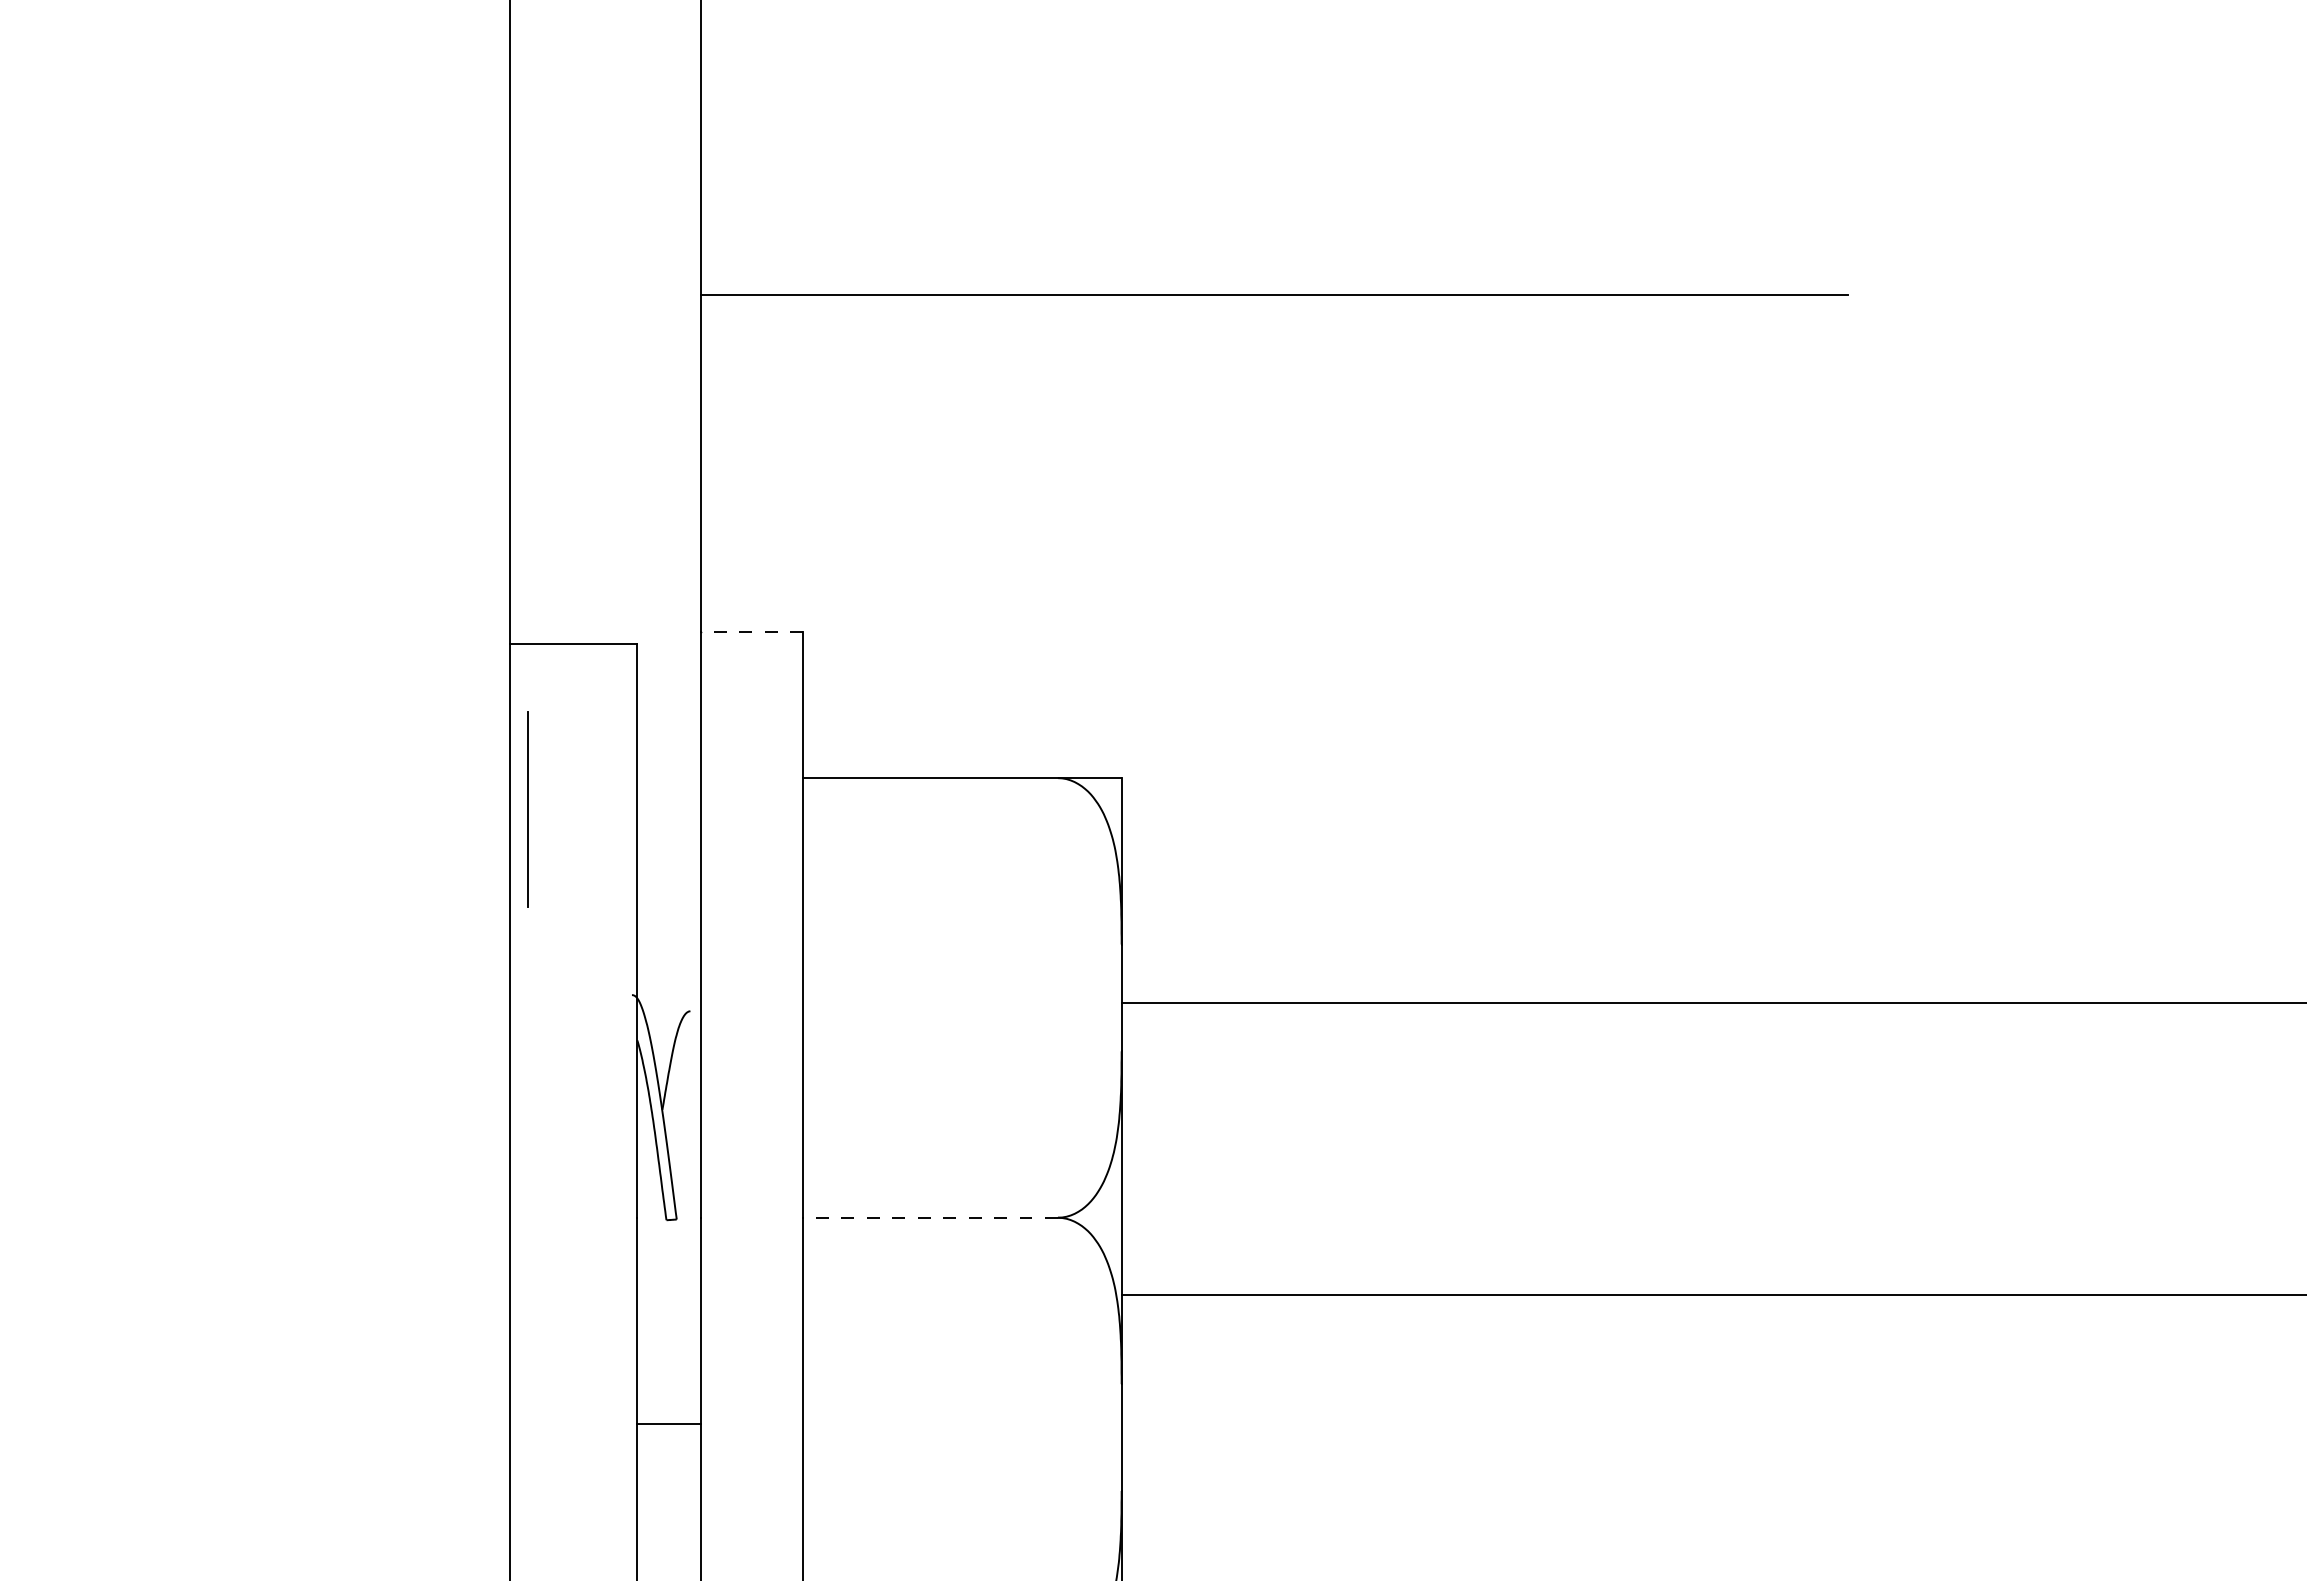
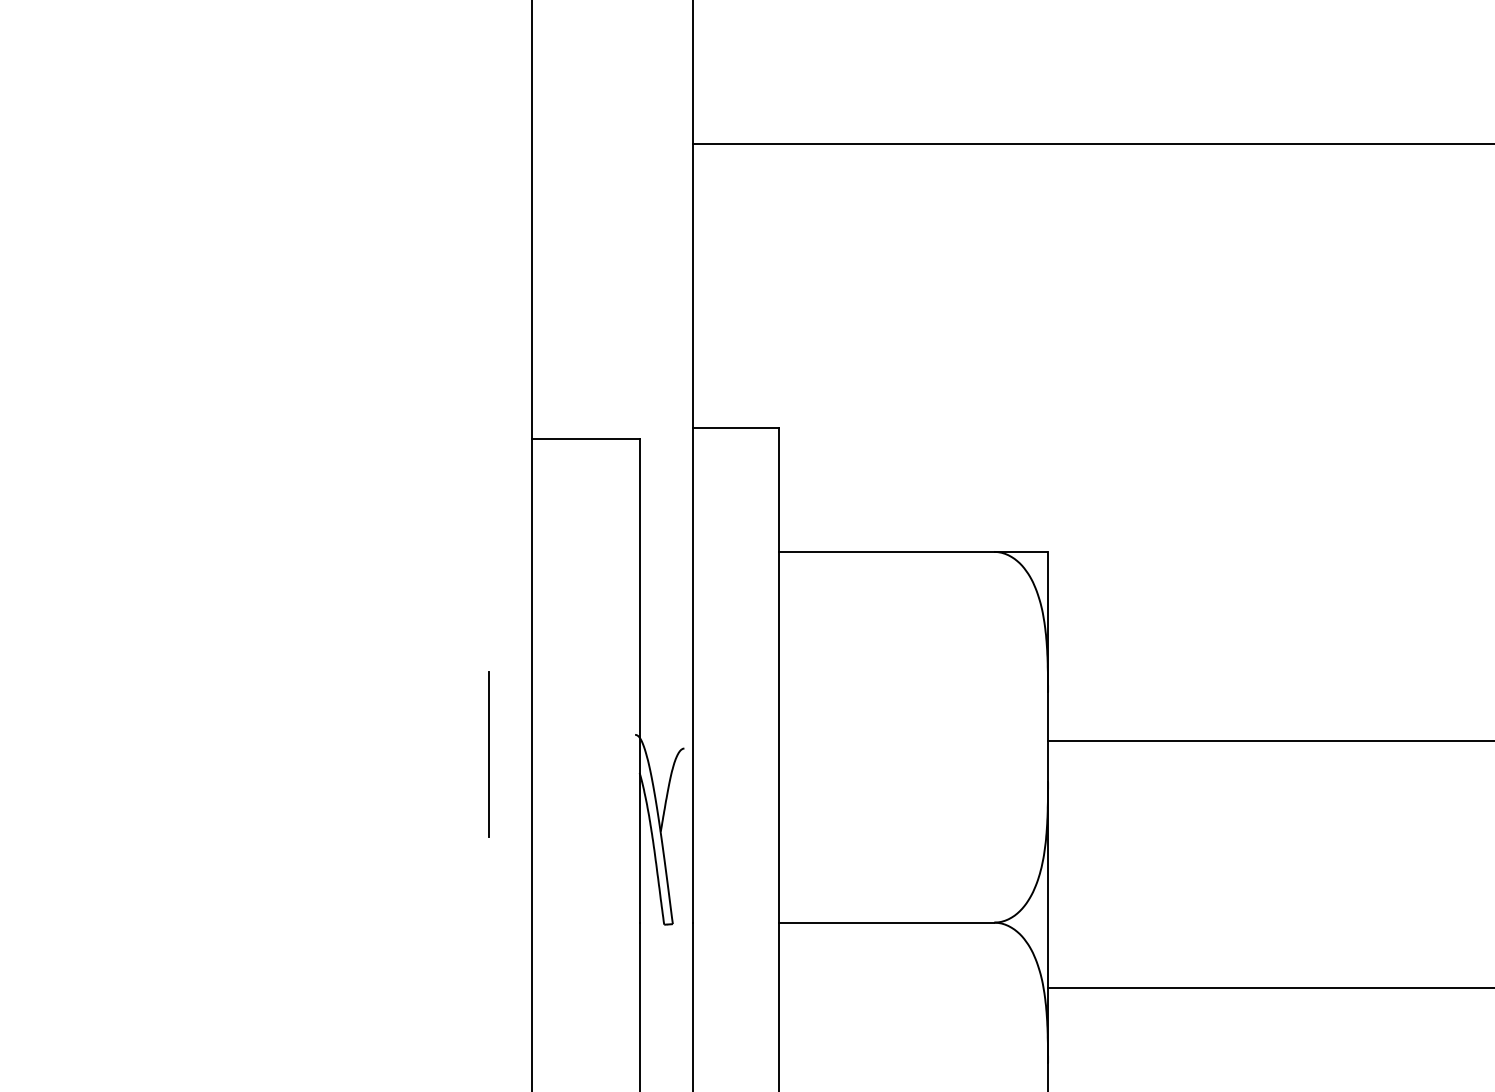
line: (752, 631) -> (736, 428), dashed -> solid
line: (527, 809) -> (488, 754), moved
line: (930, 1217) -> (886, 922), dashed -> solid

